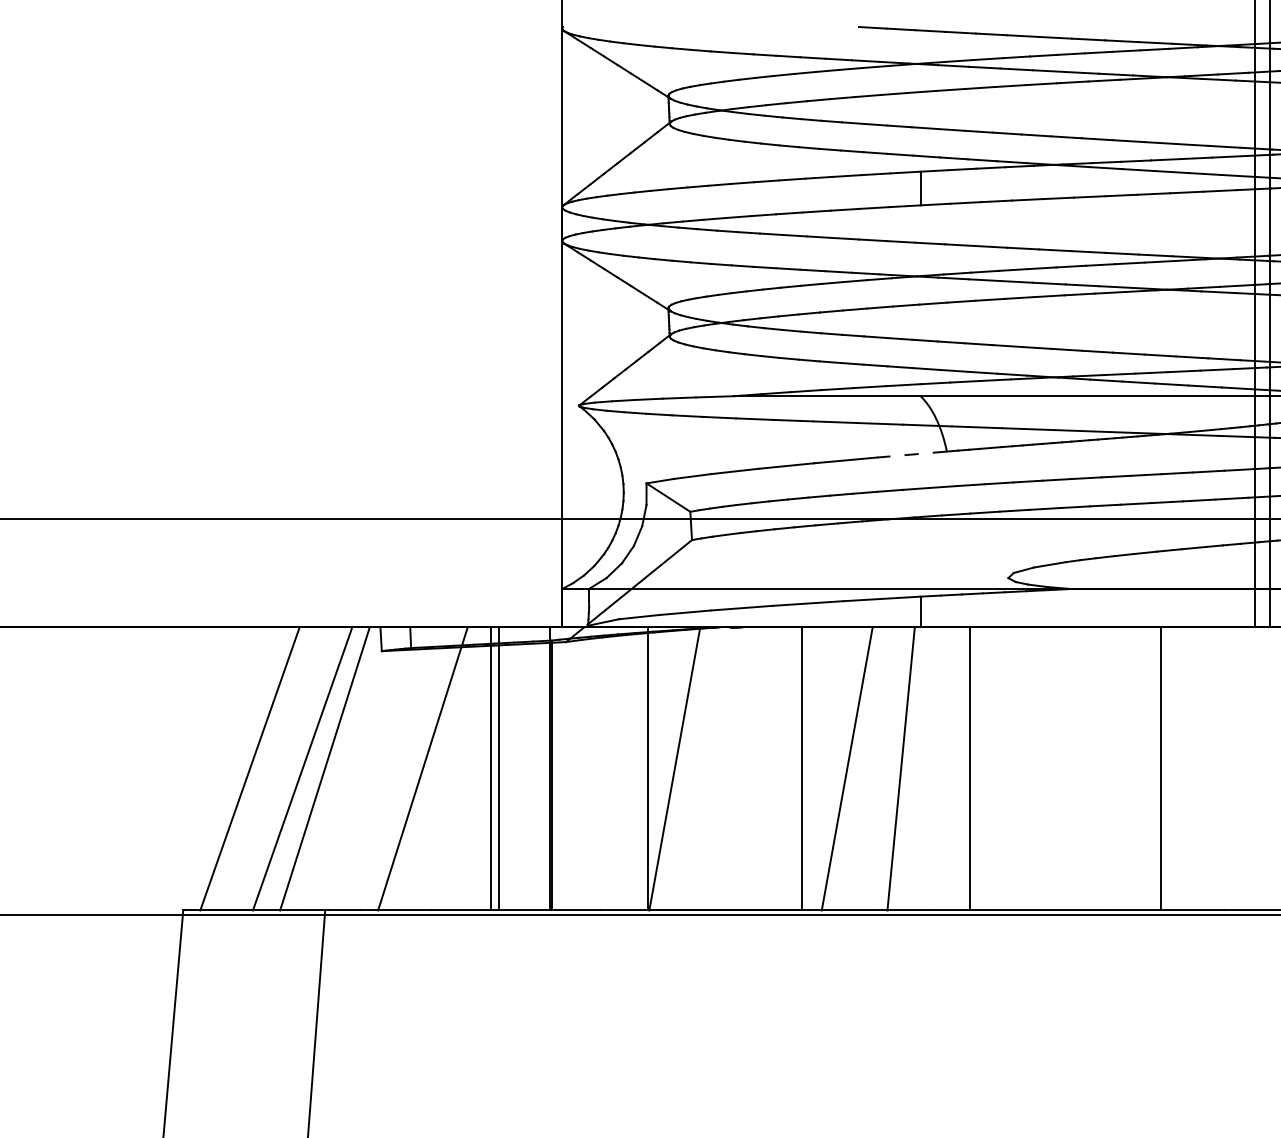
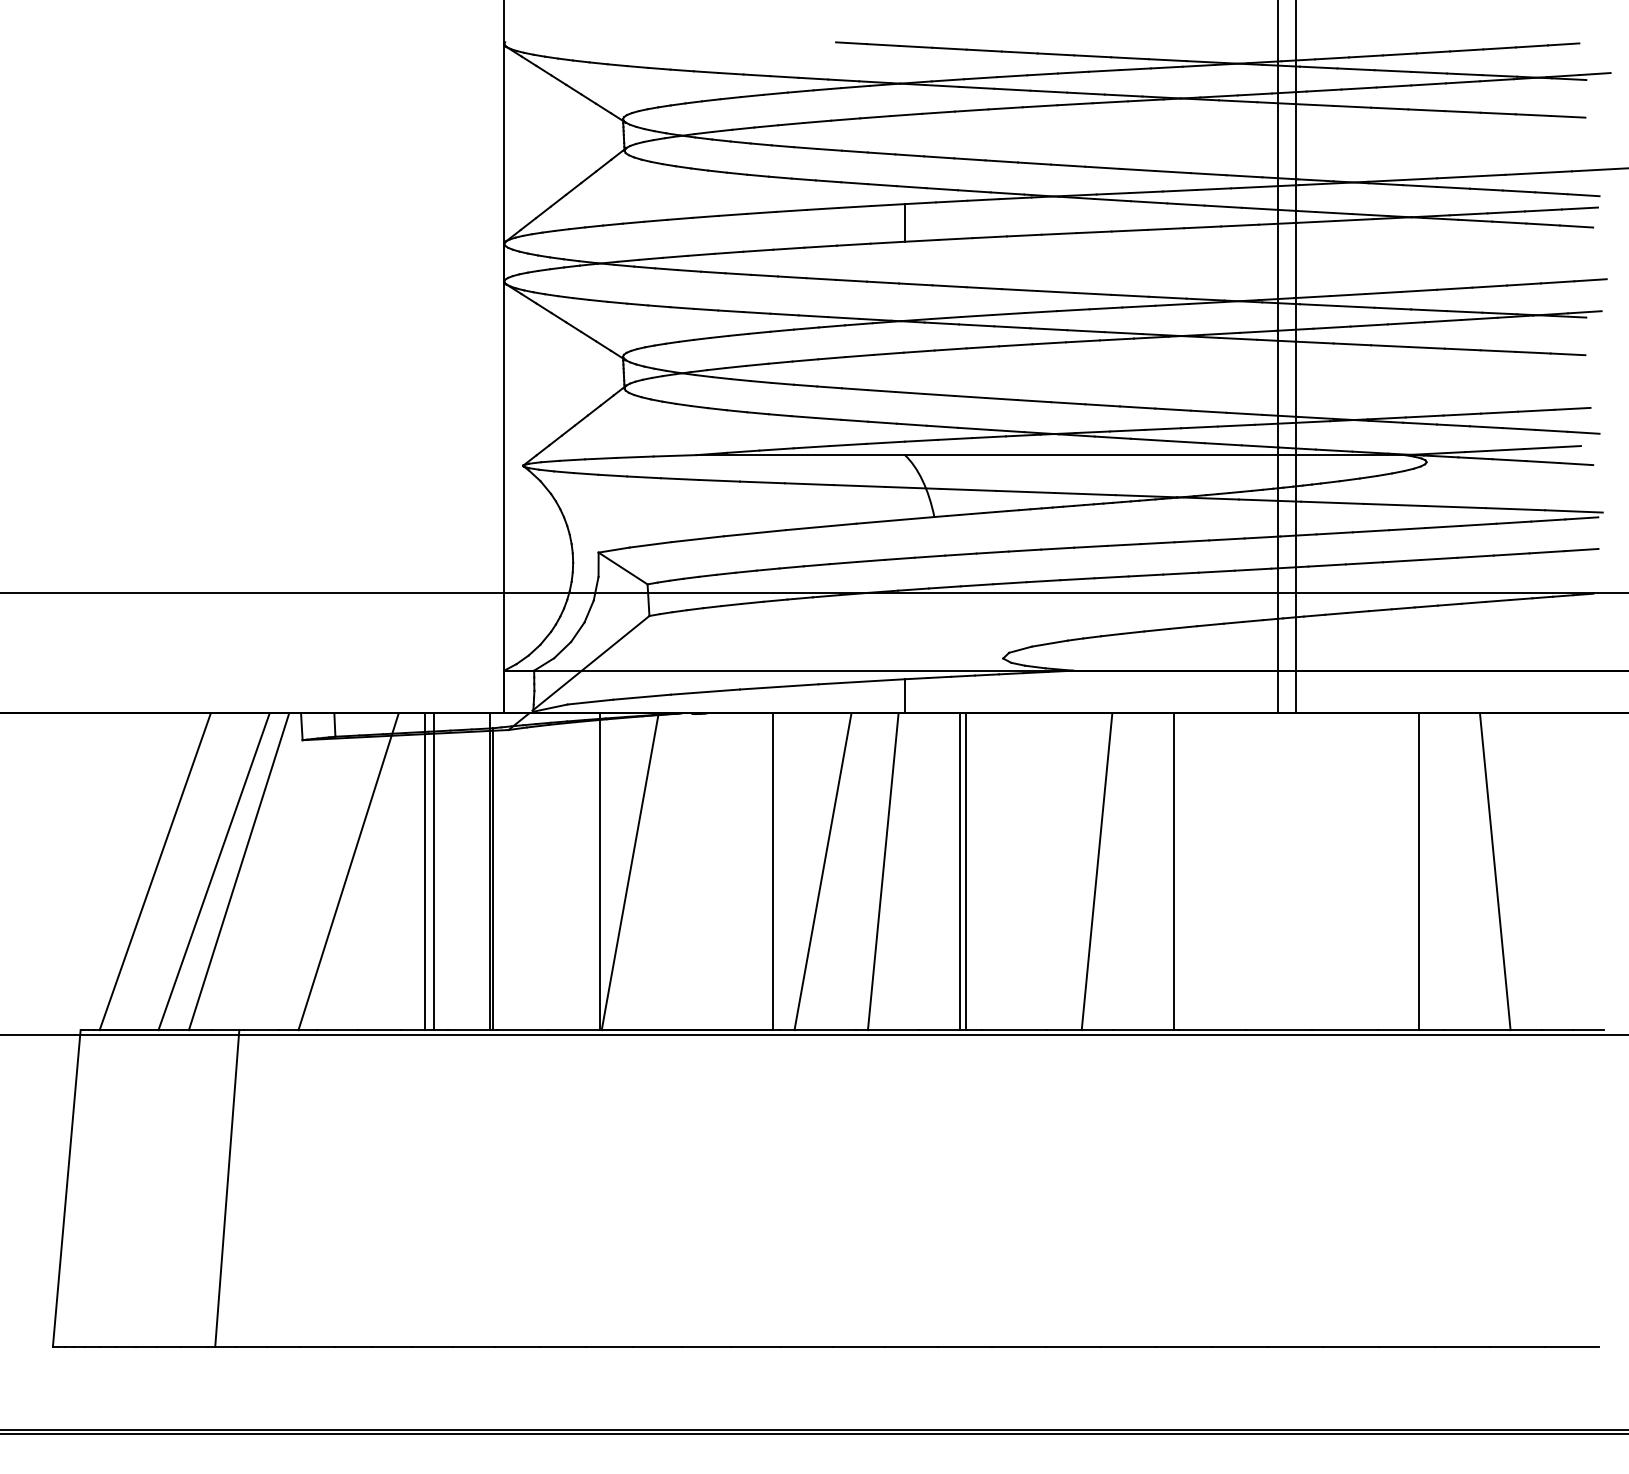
line: (911, 454) -> (894, 520), dashed -> solid
line: (974, 768) -> (965, 871), added
line: (1091, 768) -> (1096, 871), added

